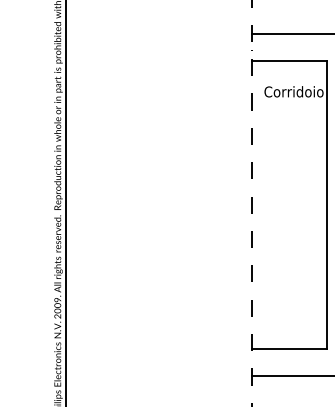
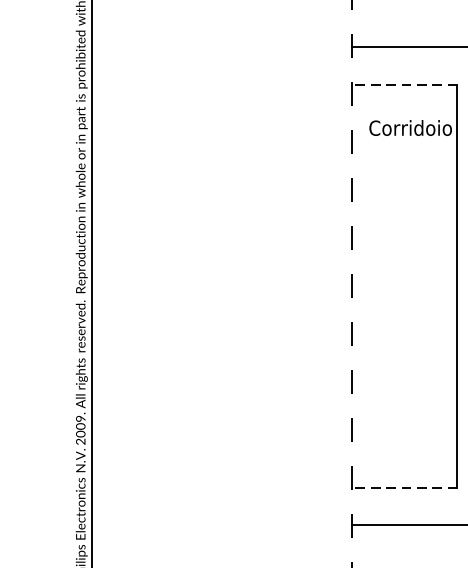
line: (289, 60) -> (404, 84), solid -> dashed
line: (289, 349) -> (404, 487), solid -> dashed

